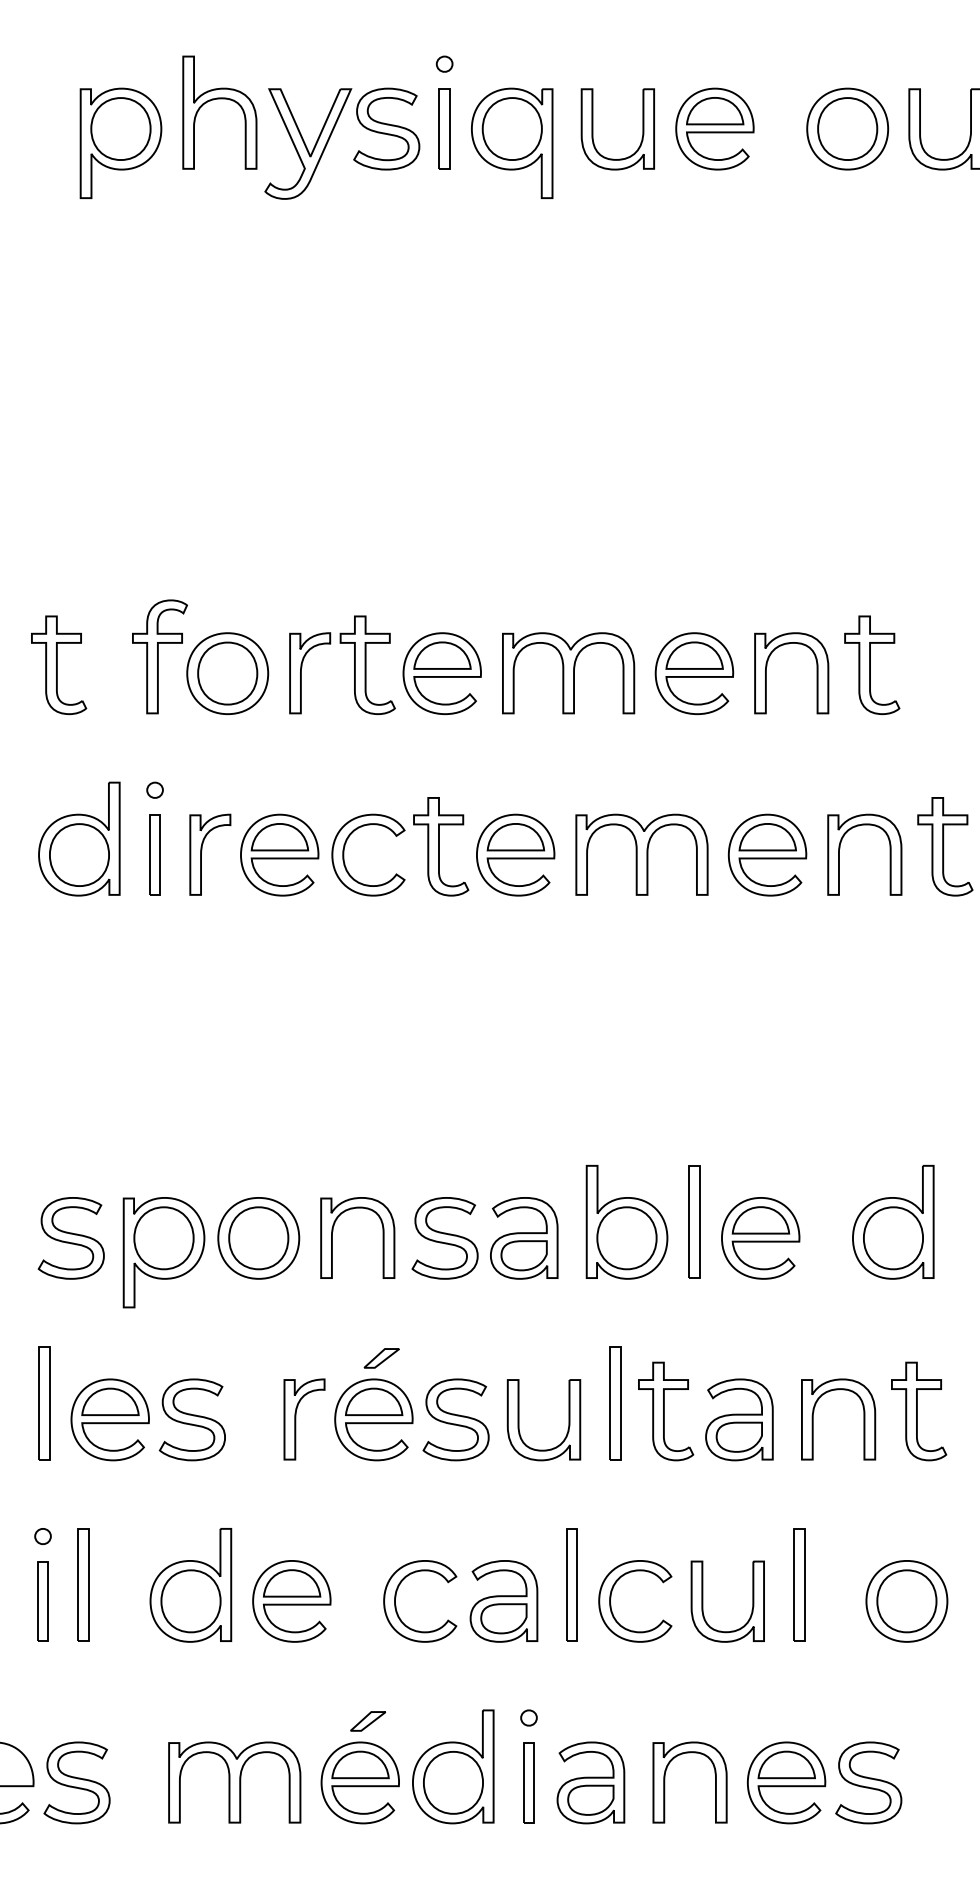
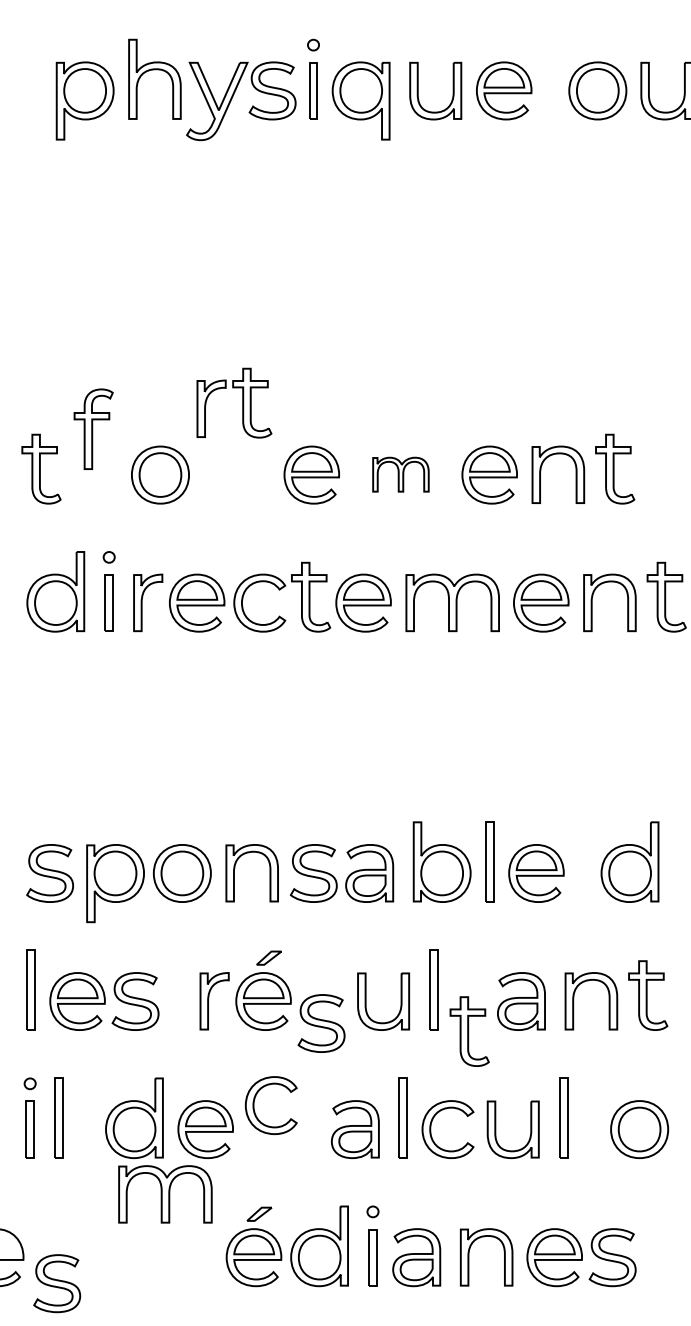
part: (159, 655) -> (93, 428), moved
part: (353, 664) -> (242, 402), moved
part: (567, 672) -> (400, 474), size x0.6
part: (665, 1411) -> (469, 1031), moved
part: (455, 1419) -> (321, 1023), moved
part: (396, 1601) -> (254, 1105), moved
part: (77, 1782) -> (57, 1283), moved
part: (234, 1782) -> (165, 1194), moved

